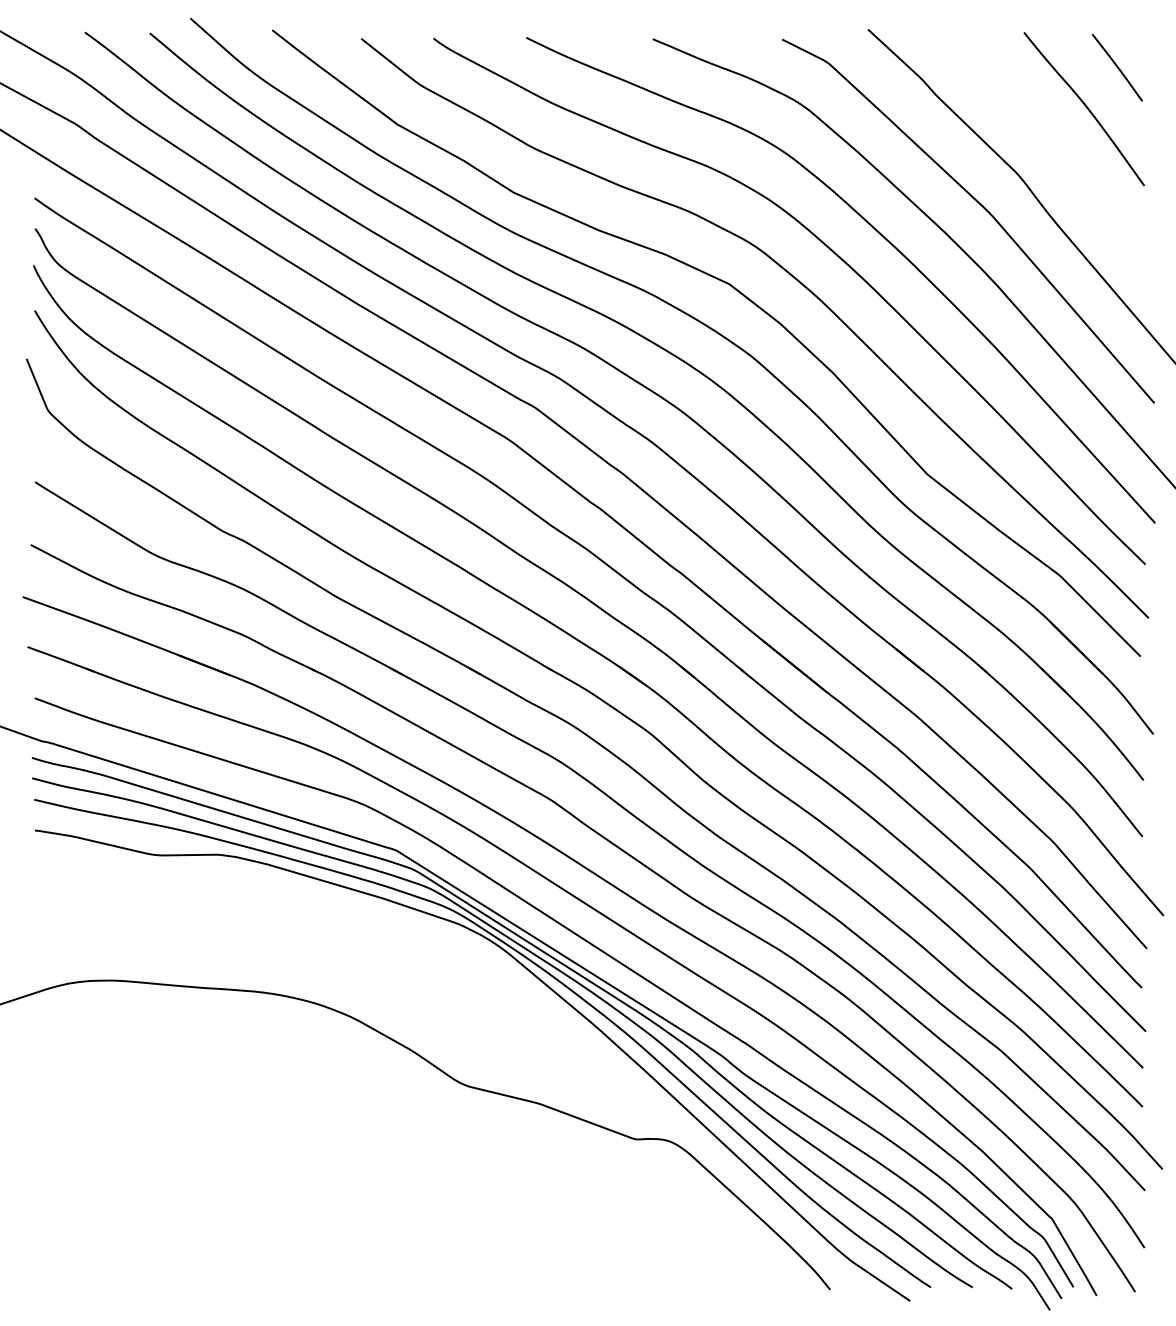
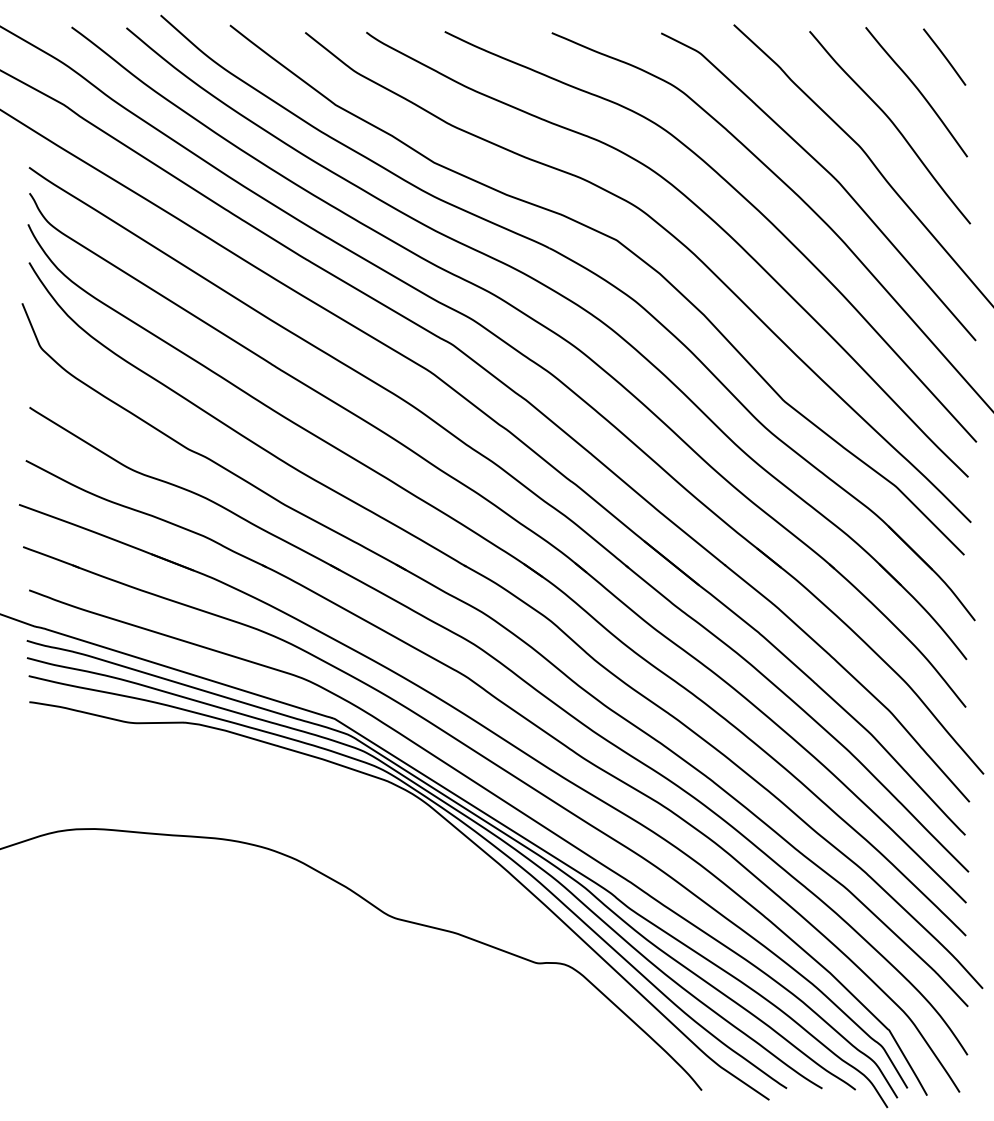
curve: (1055, 146) -> (892, 123), added

